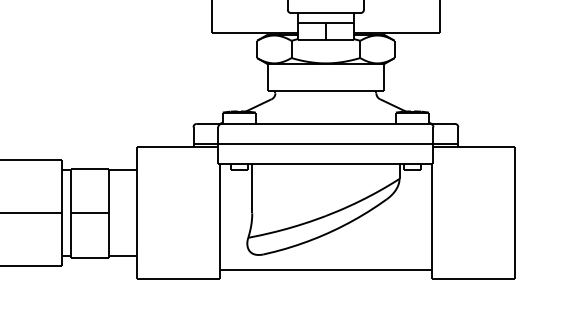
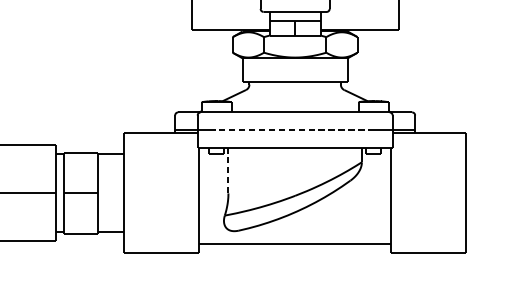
line: (325, 143) -> (294, 130), solid -> dashed
line: (252, 188) -> (228, 170), solid -> dashed

